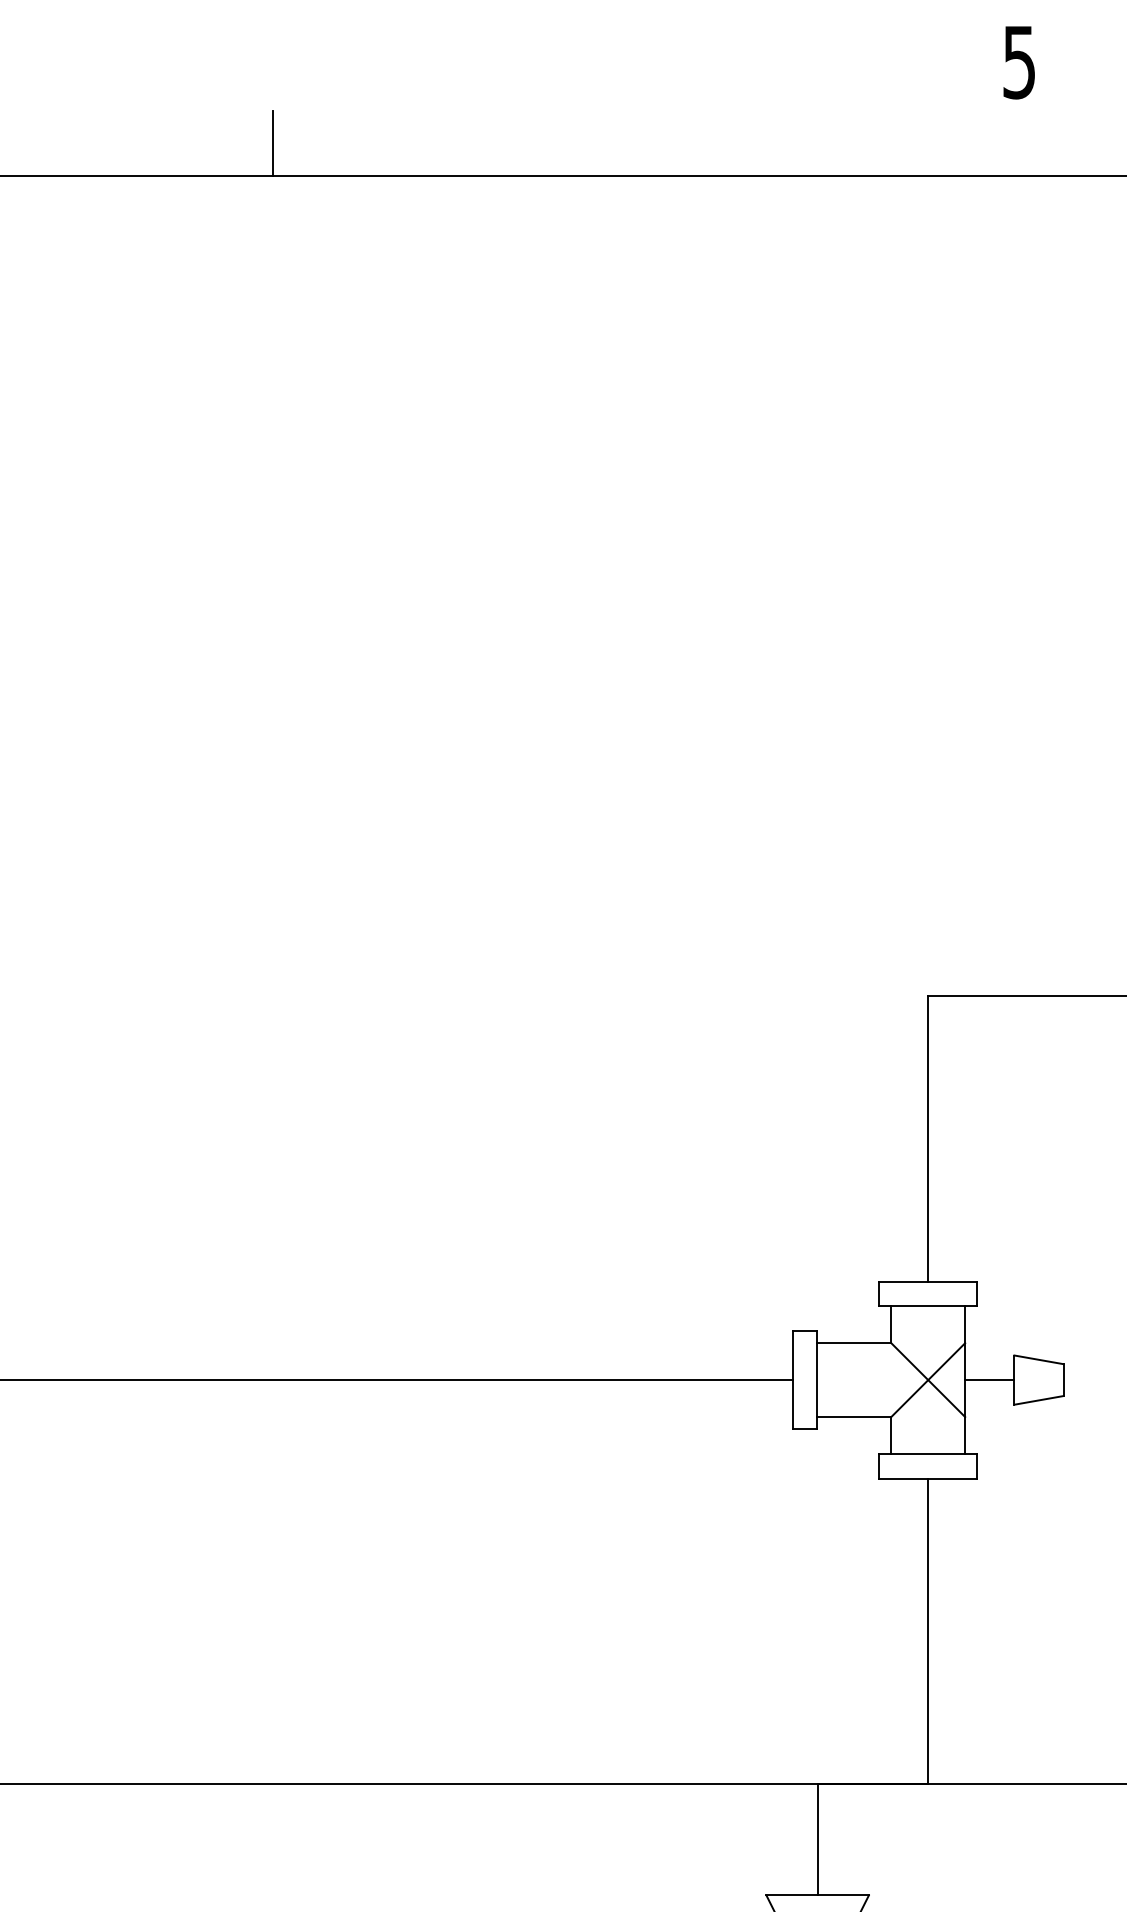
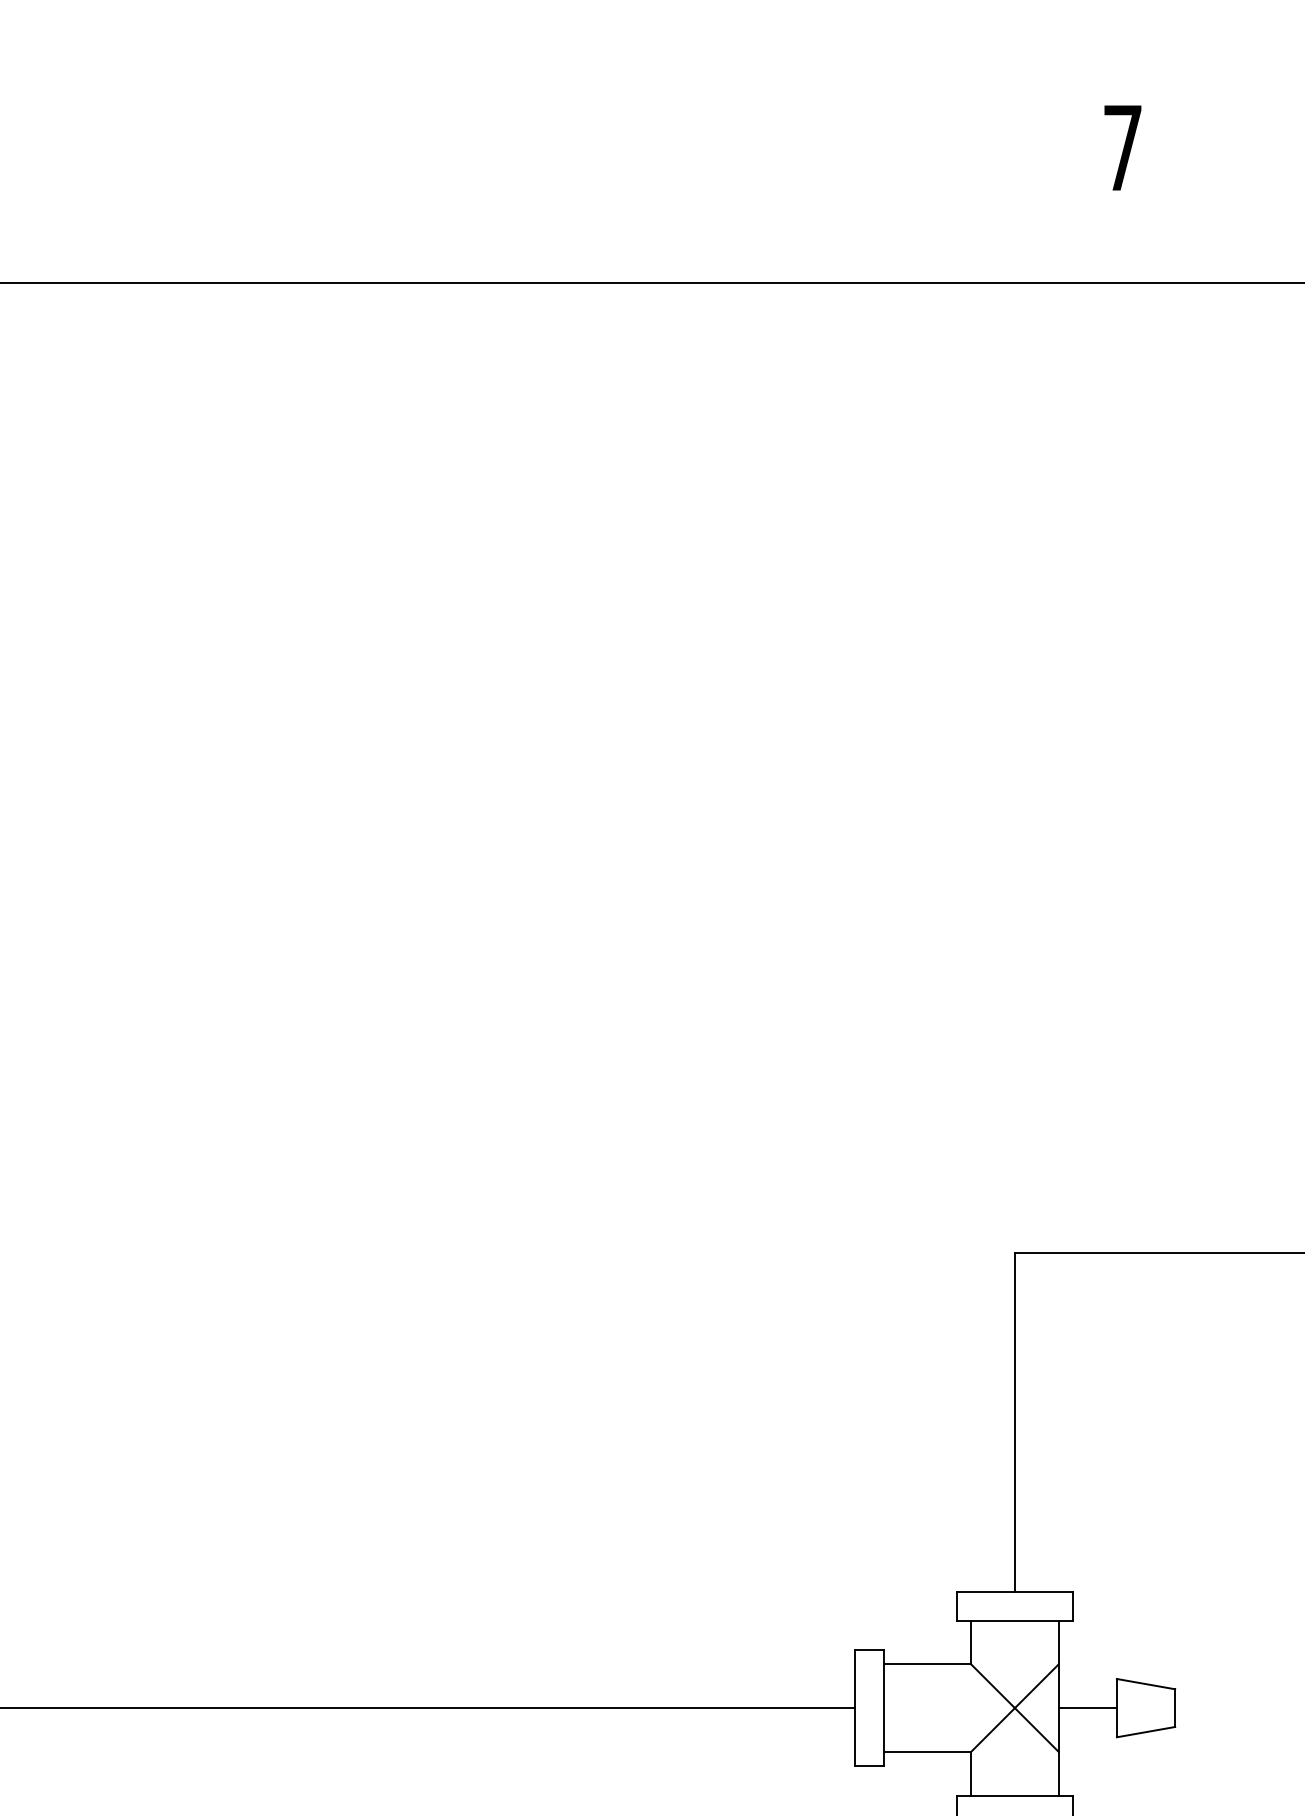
text: (1018, 62) -> (1121, 148), 5 -> 7
line: (273, 143) -> (239, 244), removed

